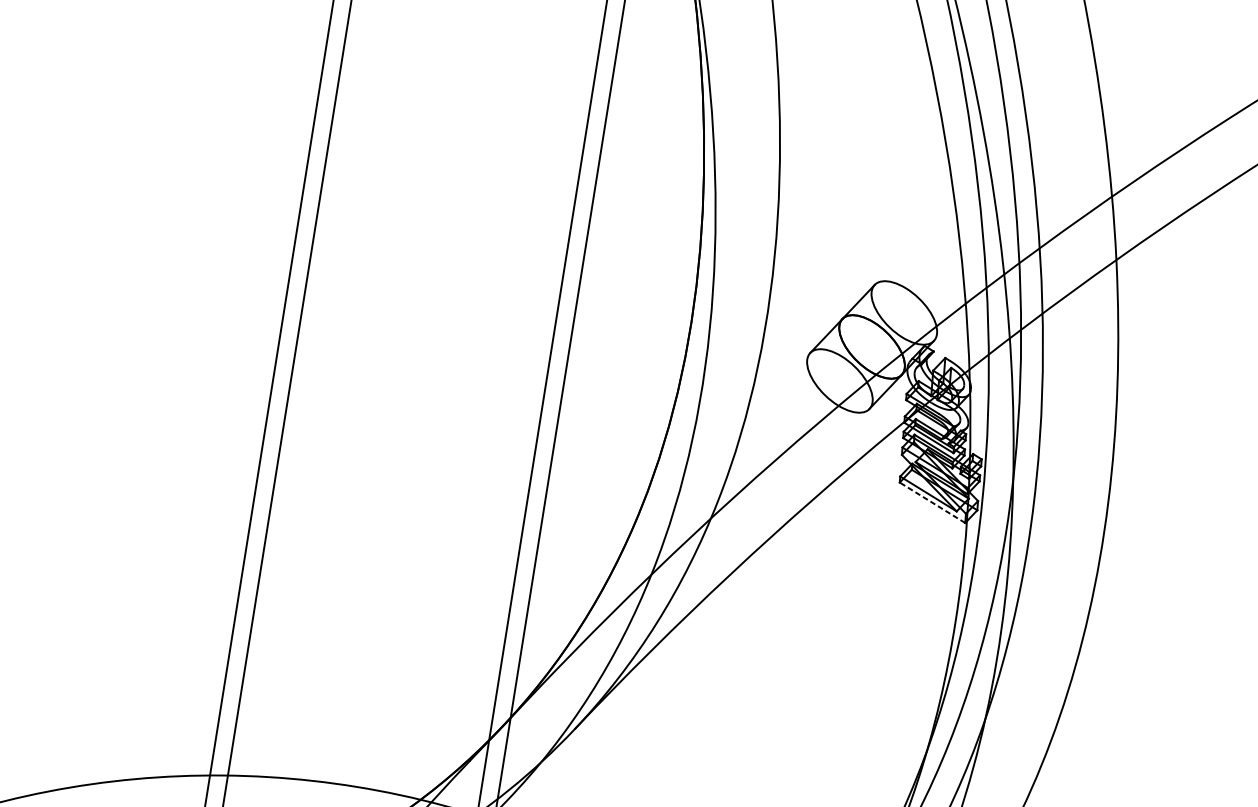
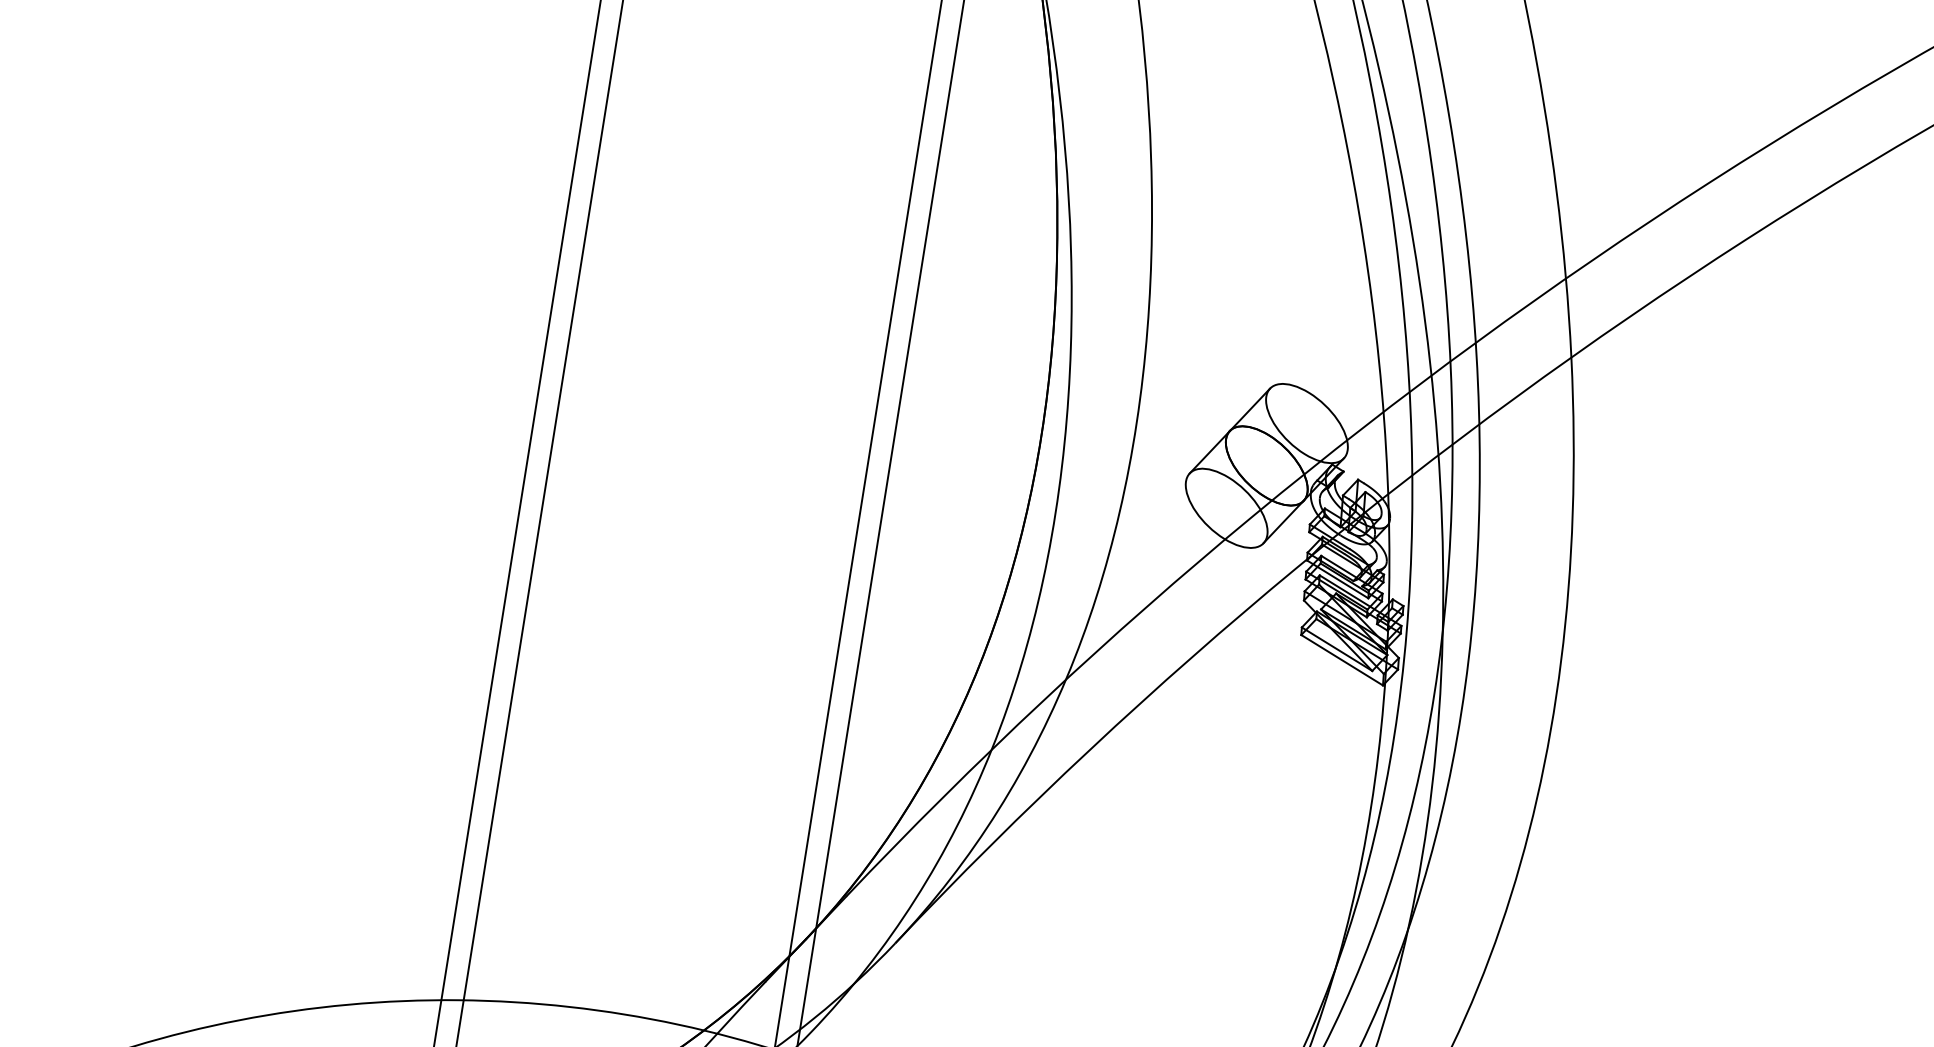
line: (932, 503) -> (1342, 660), dashed -> solid

